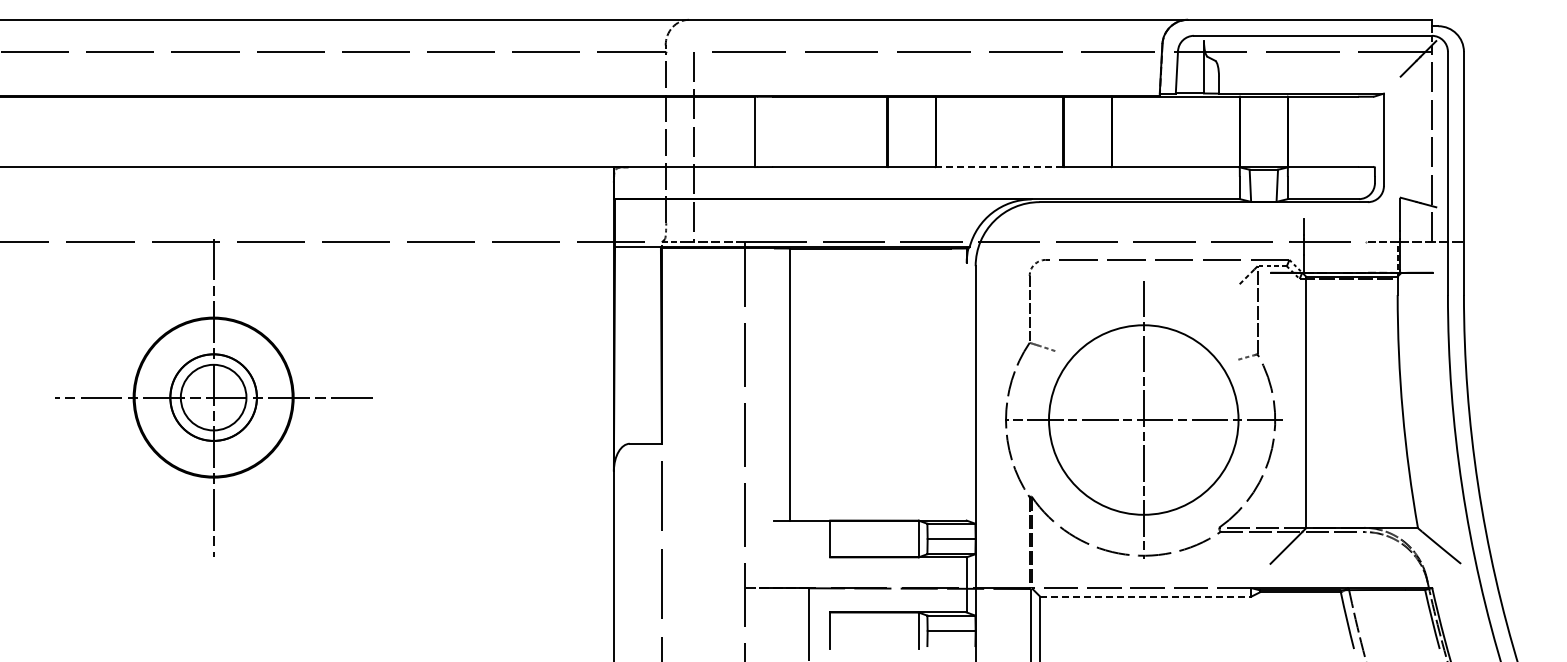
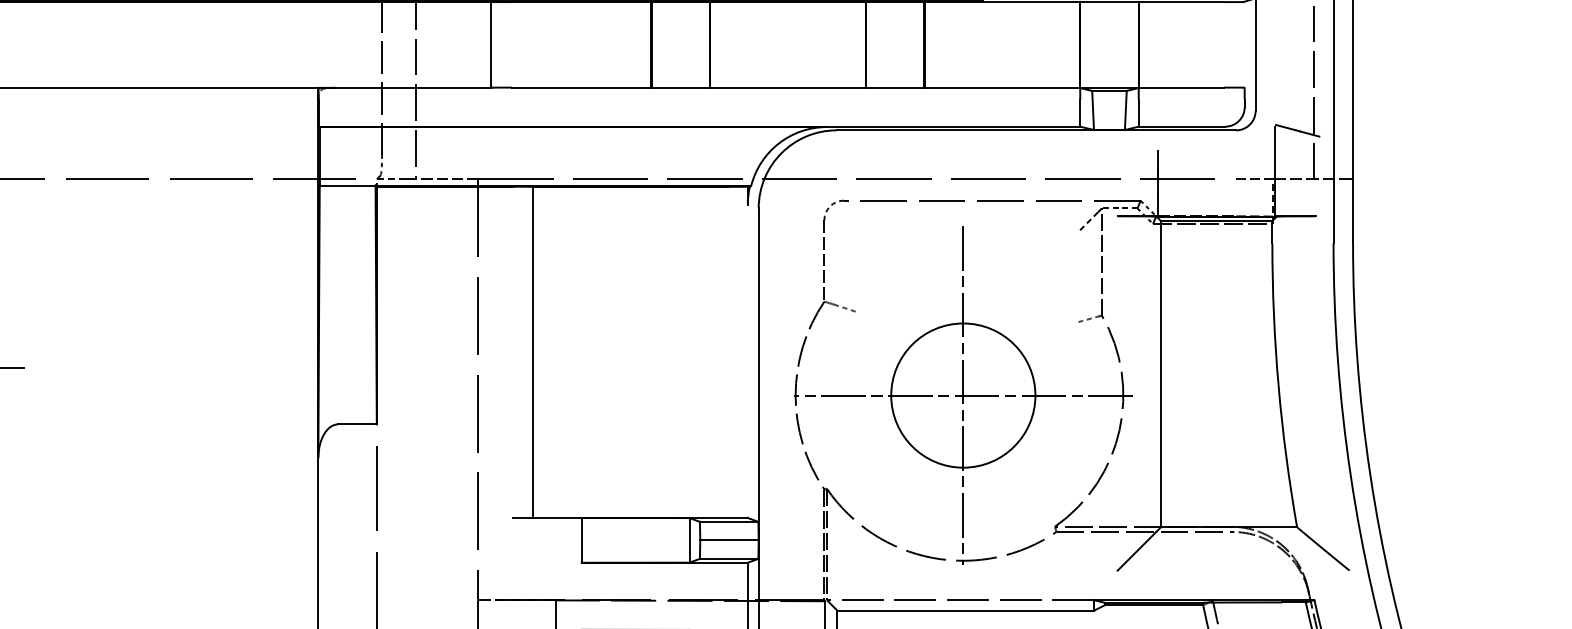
line: (999, 167) -> (787, 88), dashed -> solid
circle: (1143, 419) -> (962, 394), size x0.62
line: (1145, 596) -> (965, 610), dashed -> solid

